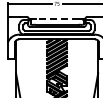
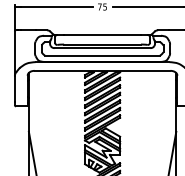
line: (56, 19) -> (101, 35), dashed -> solid

